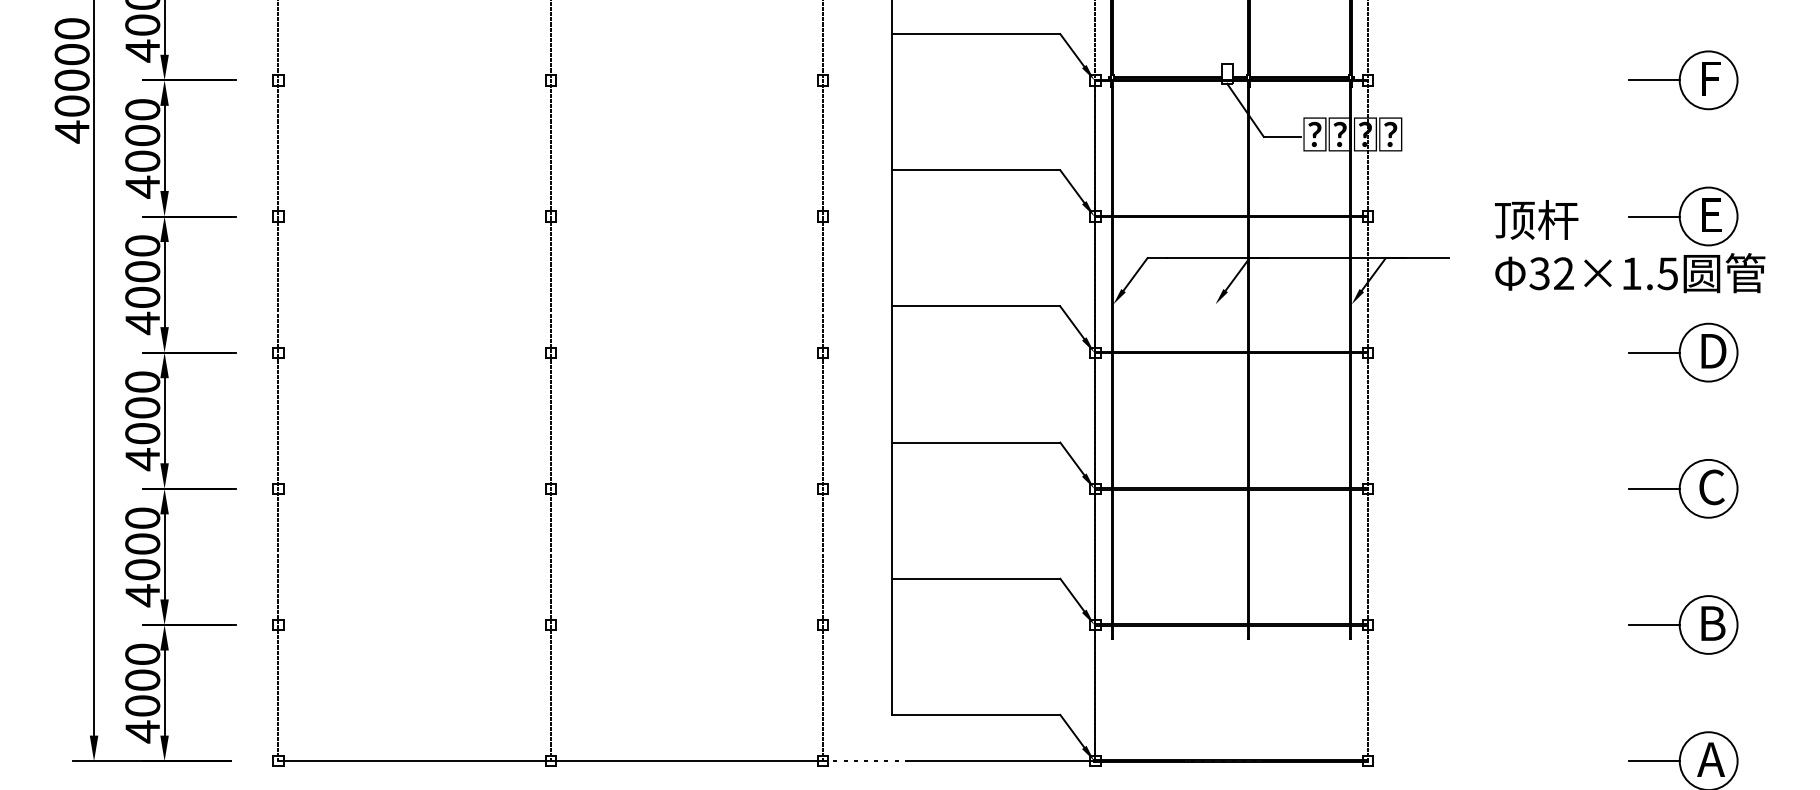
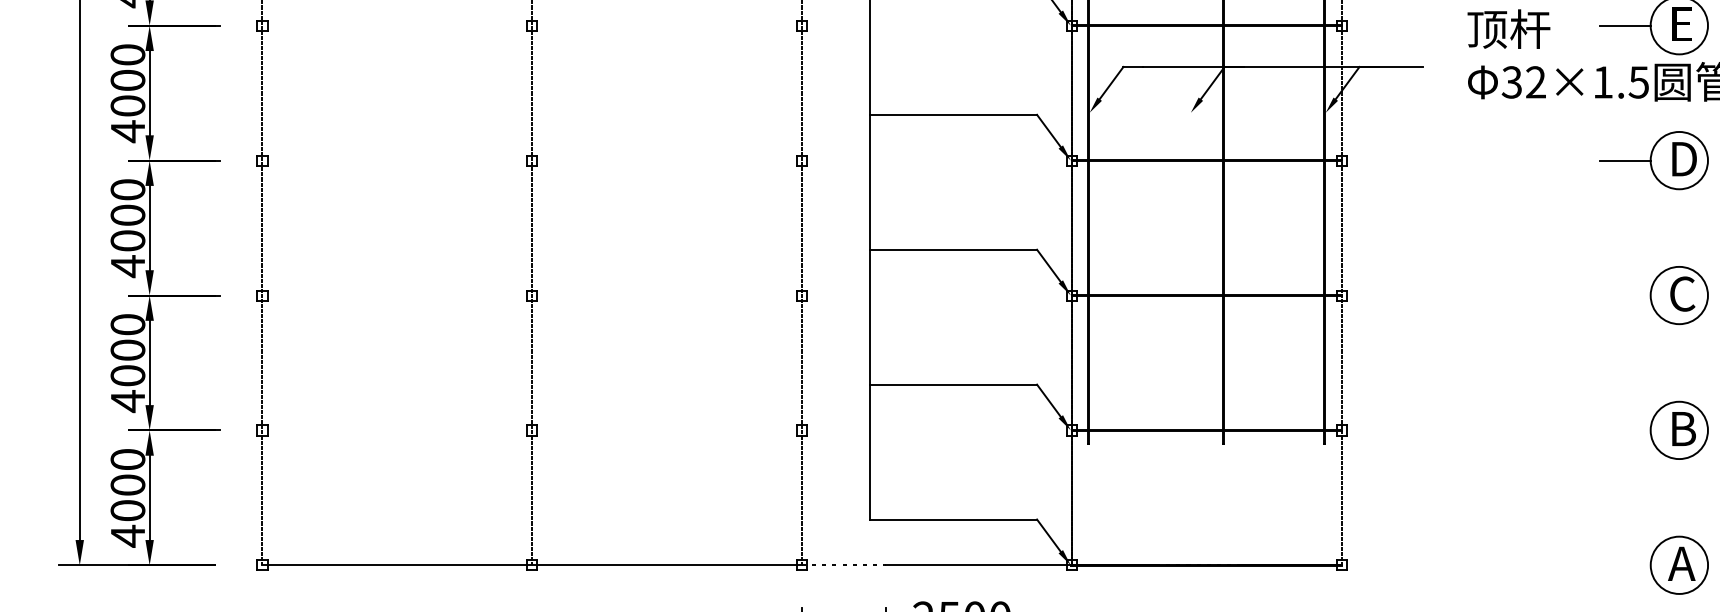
line: (1653, 488) -> (1624, 295), removed
line: (1653, 624) -> (1624, 429), removed
line: (1654, 761) -> (1625, 565), removed

